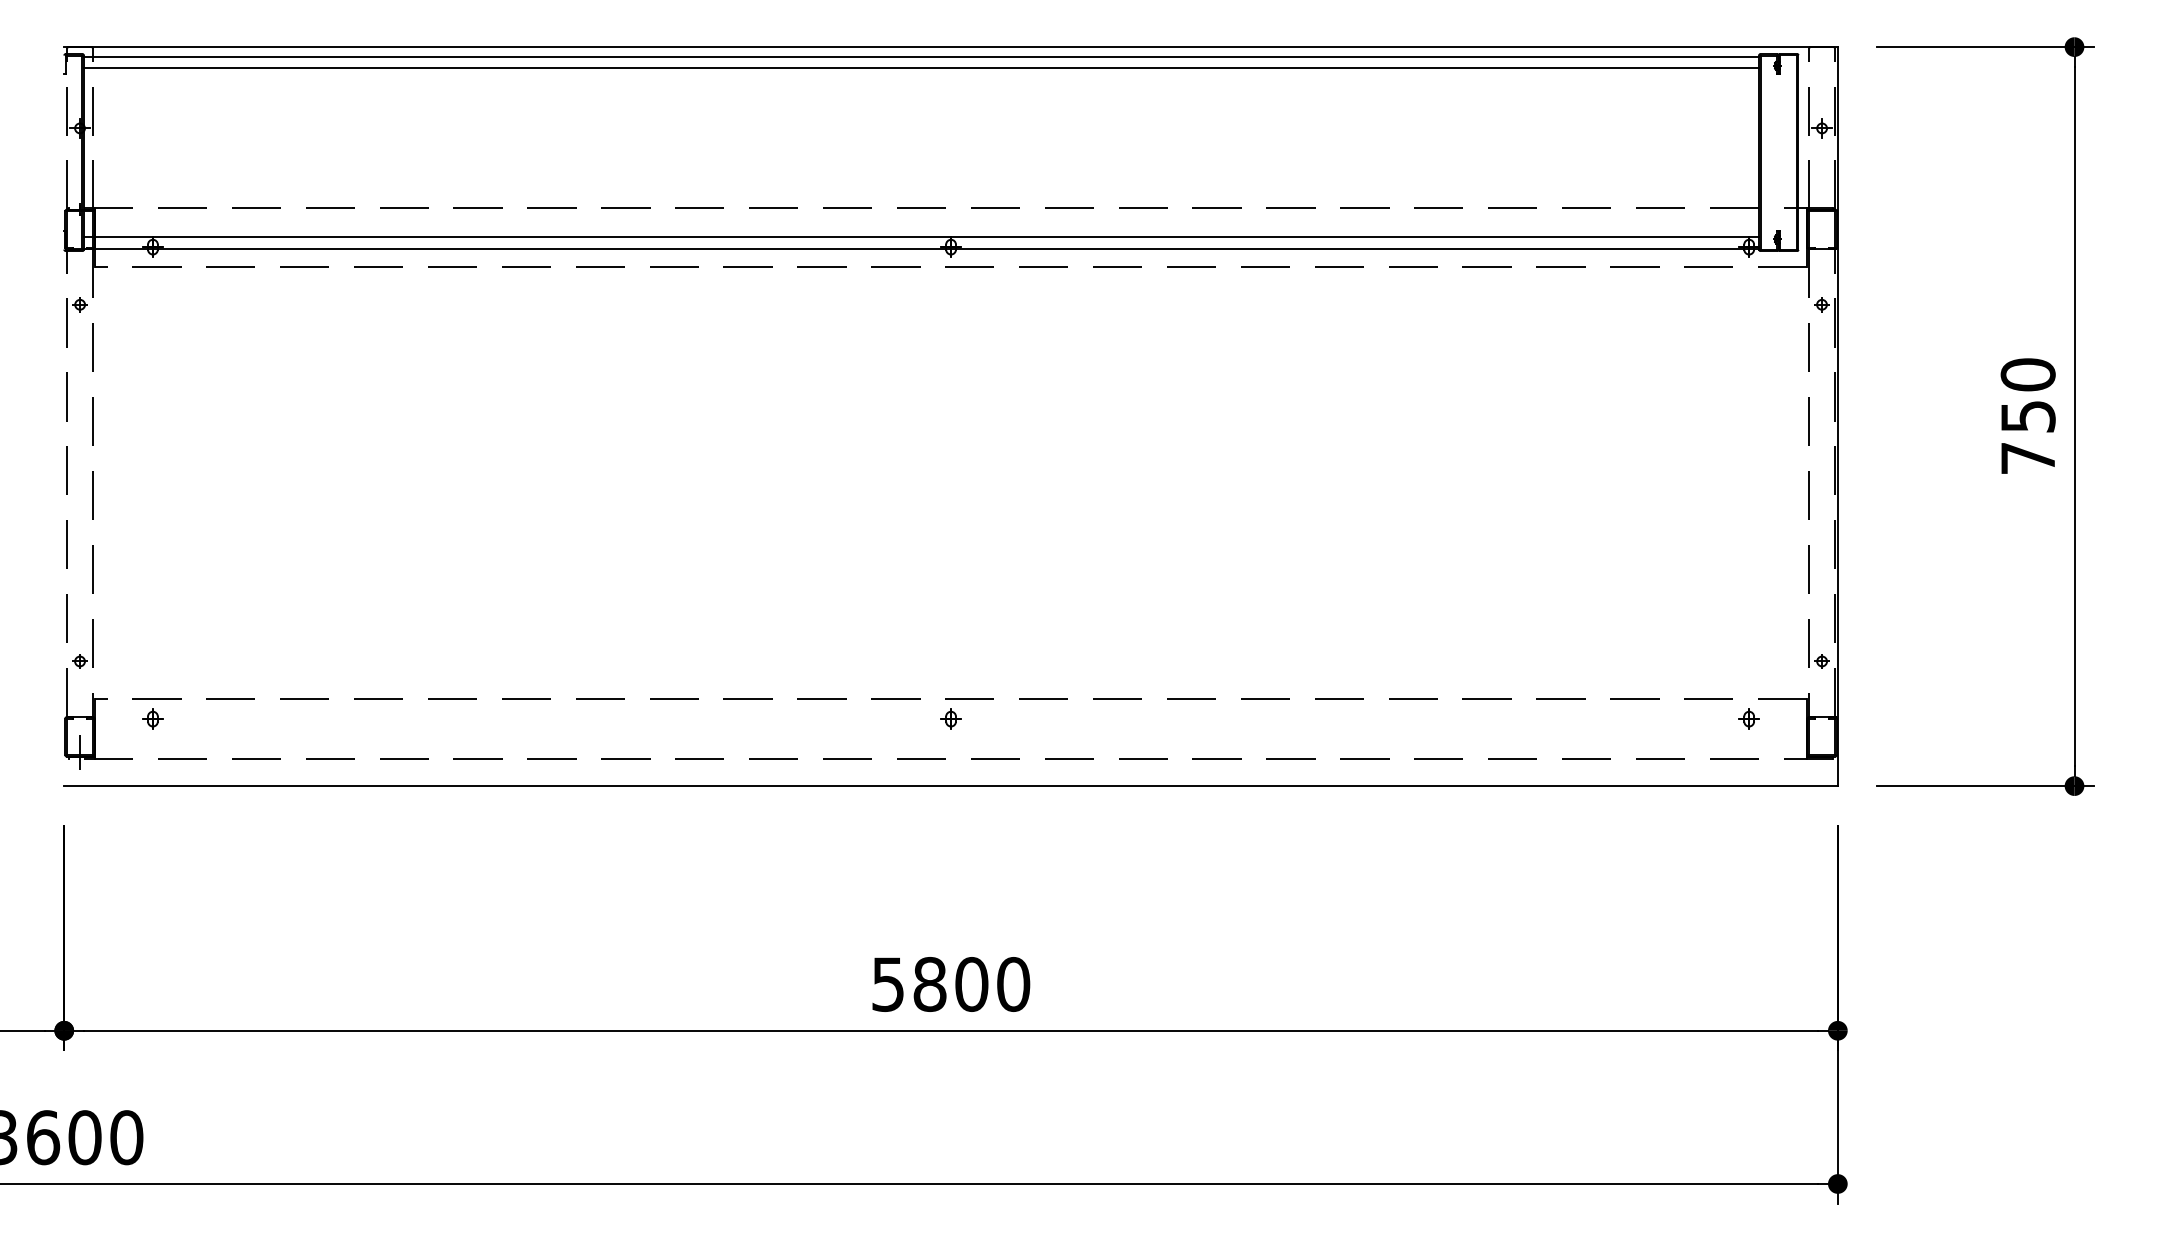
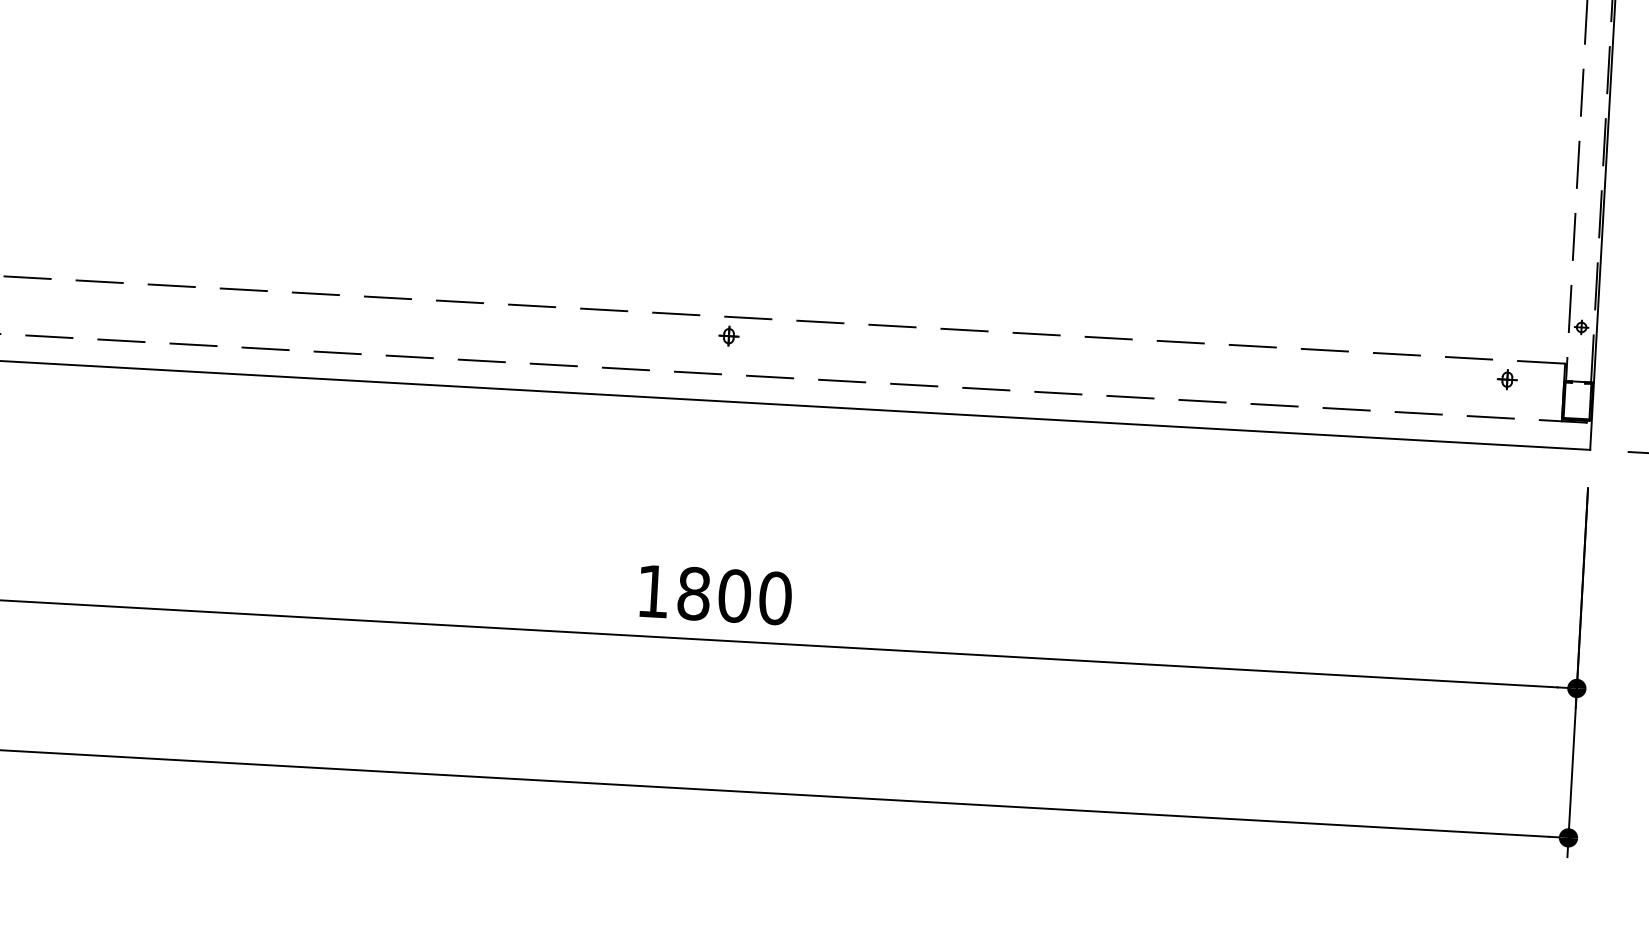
text: (887, 984) -> (652, 591), 5800 -> 1800

